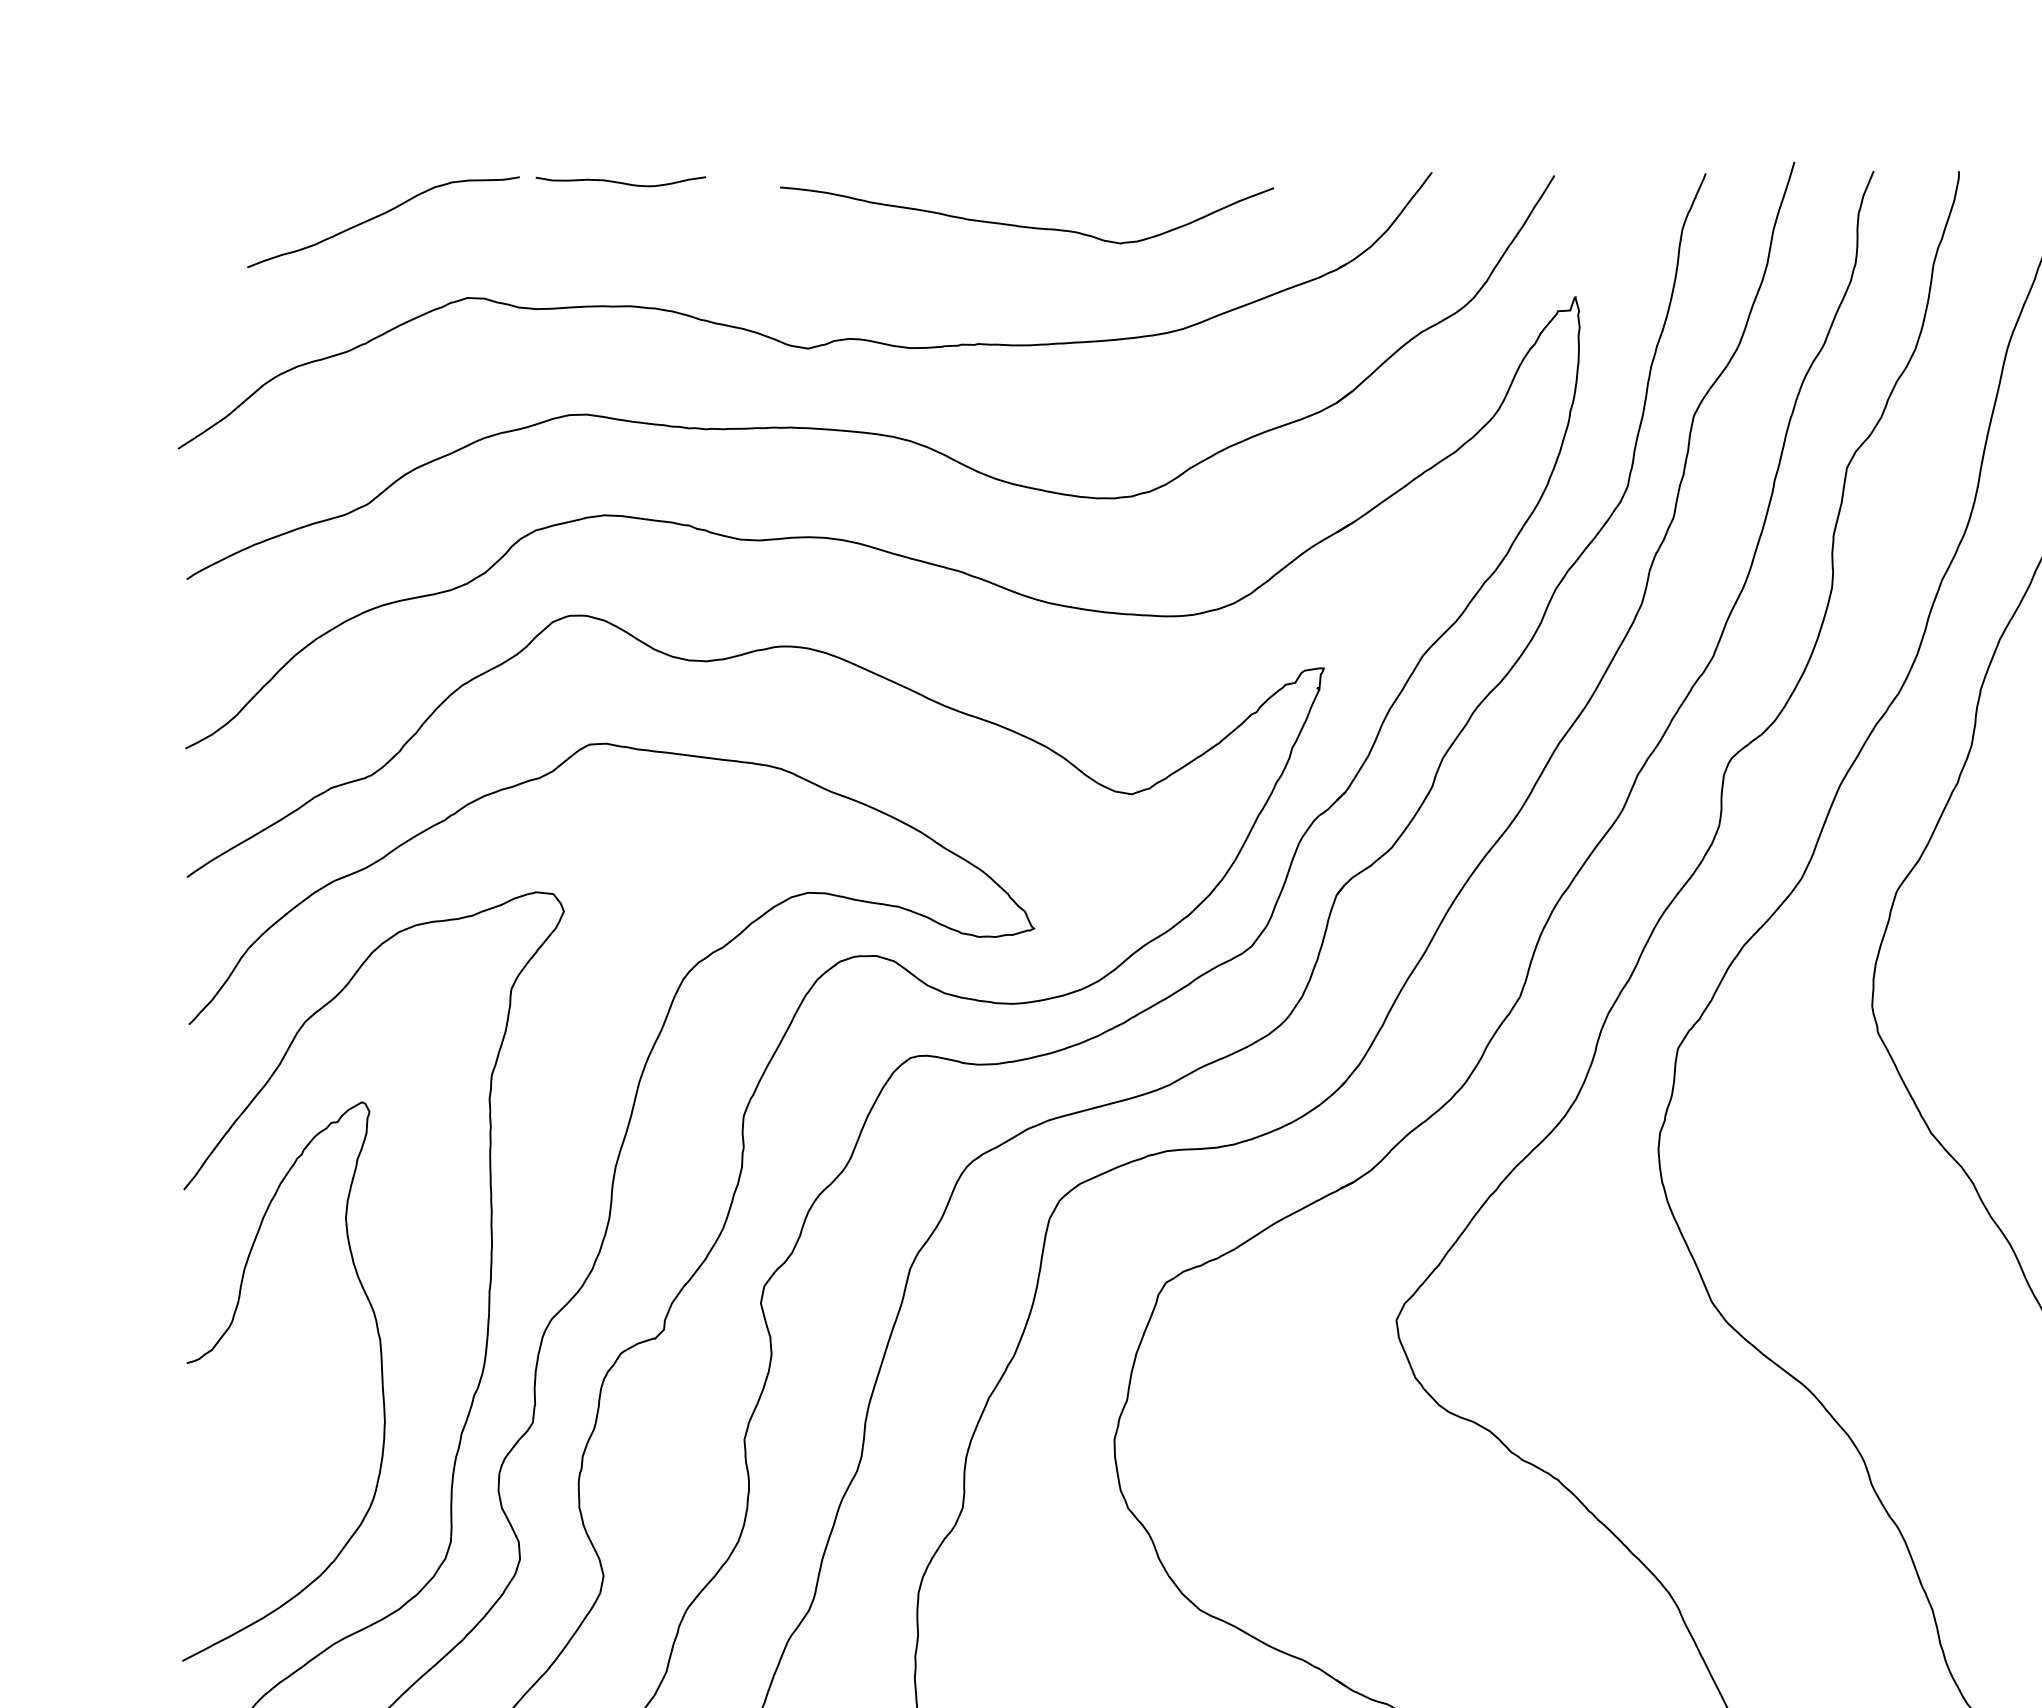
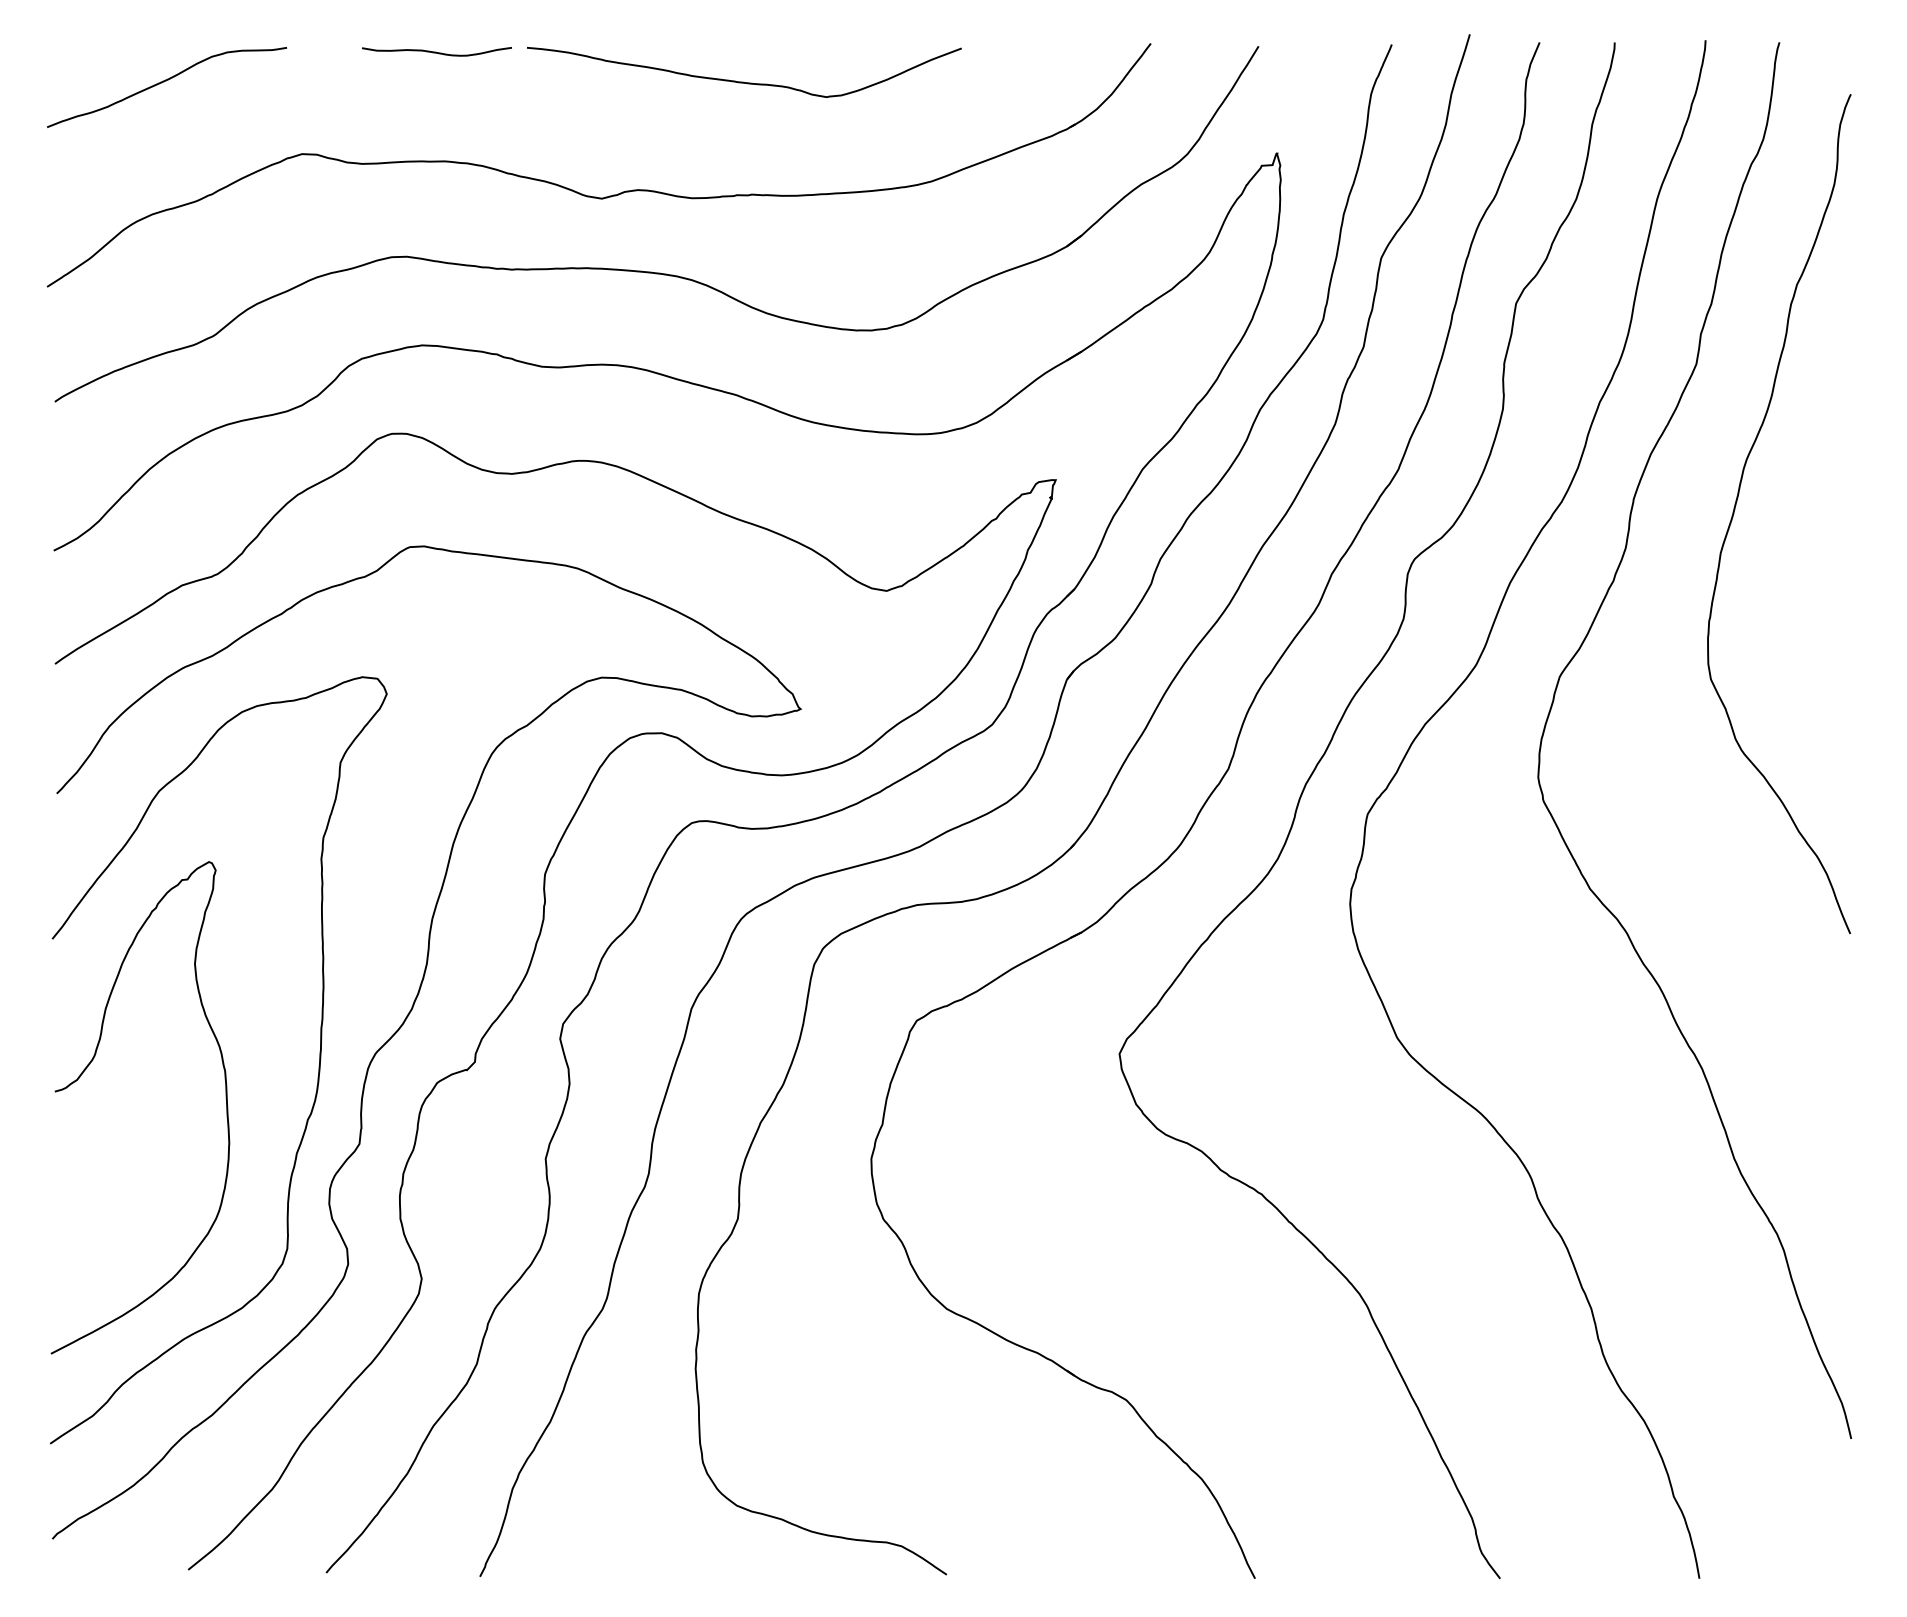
curve: (380, 216) -> (164, 82), moved
curve: (1025, 225) -> (743, 81), moved

